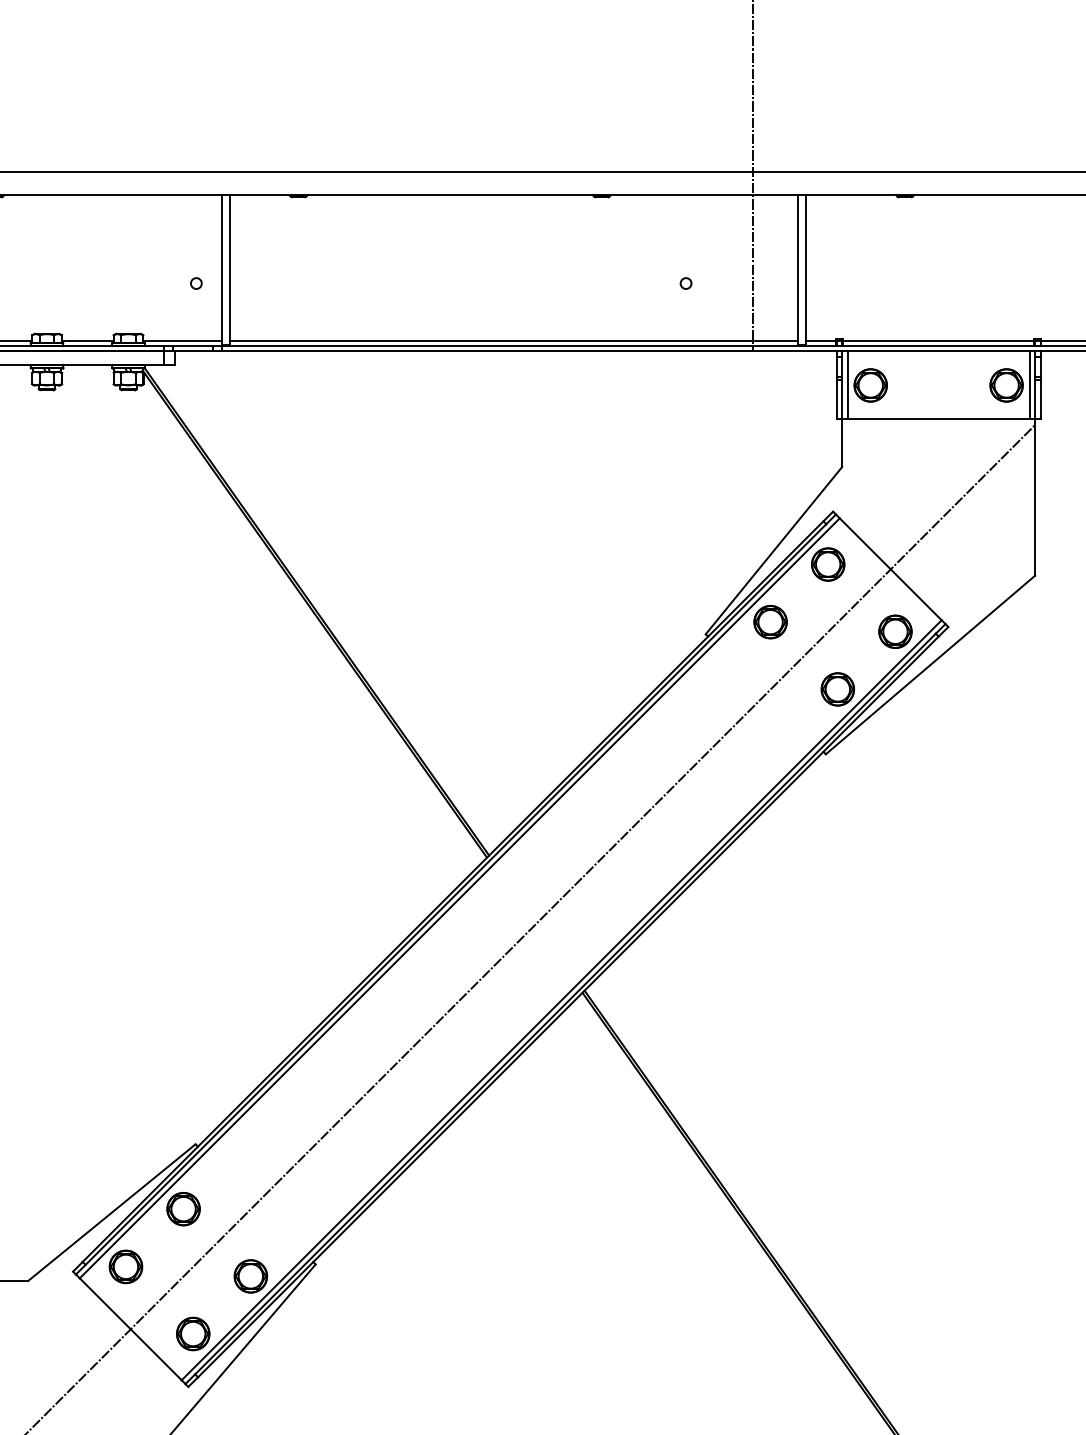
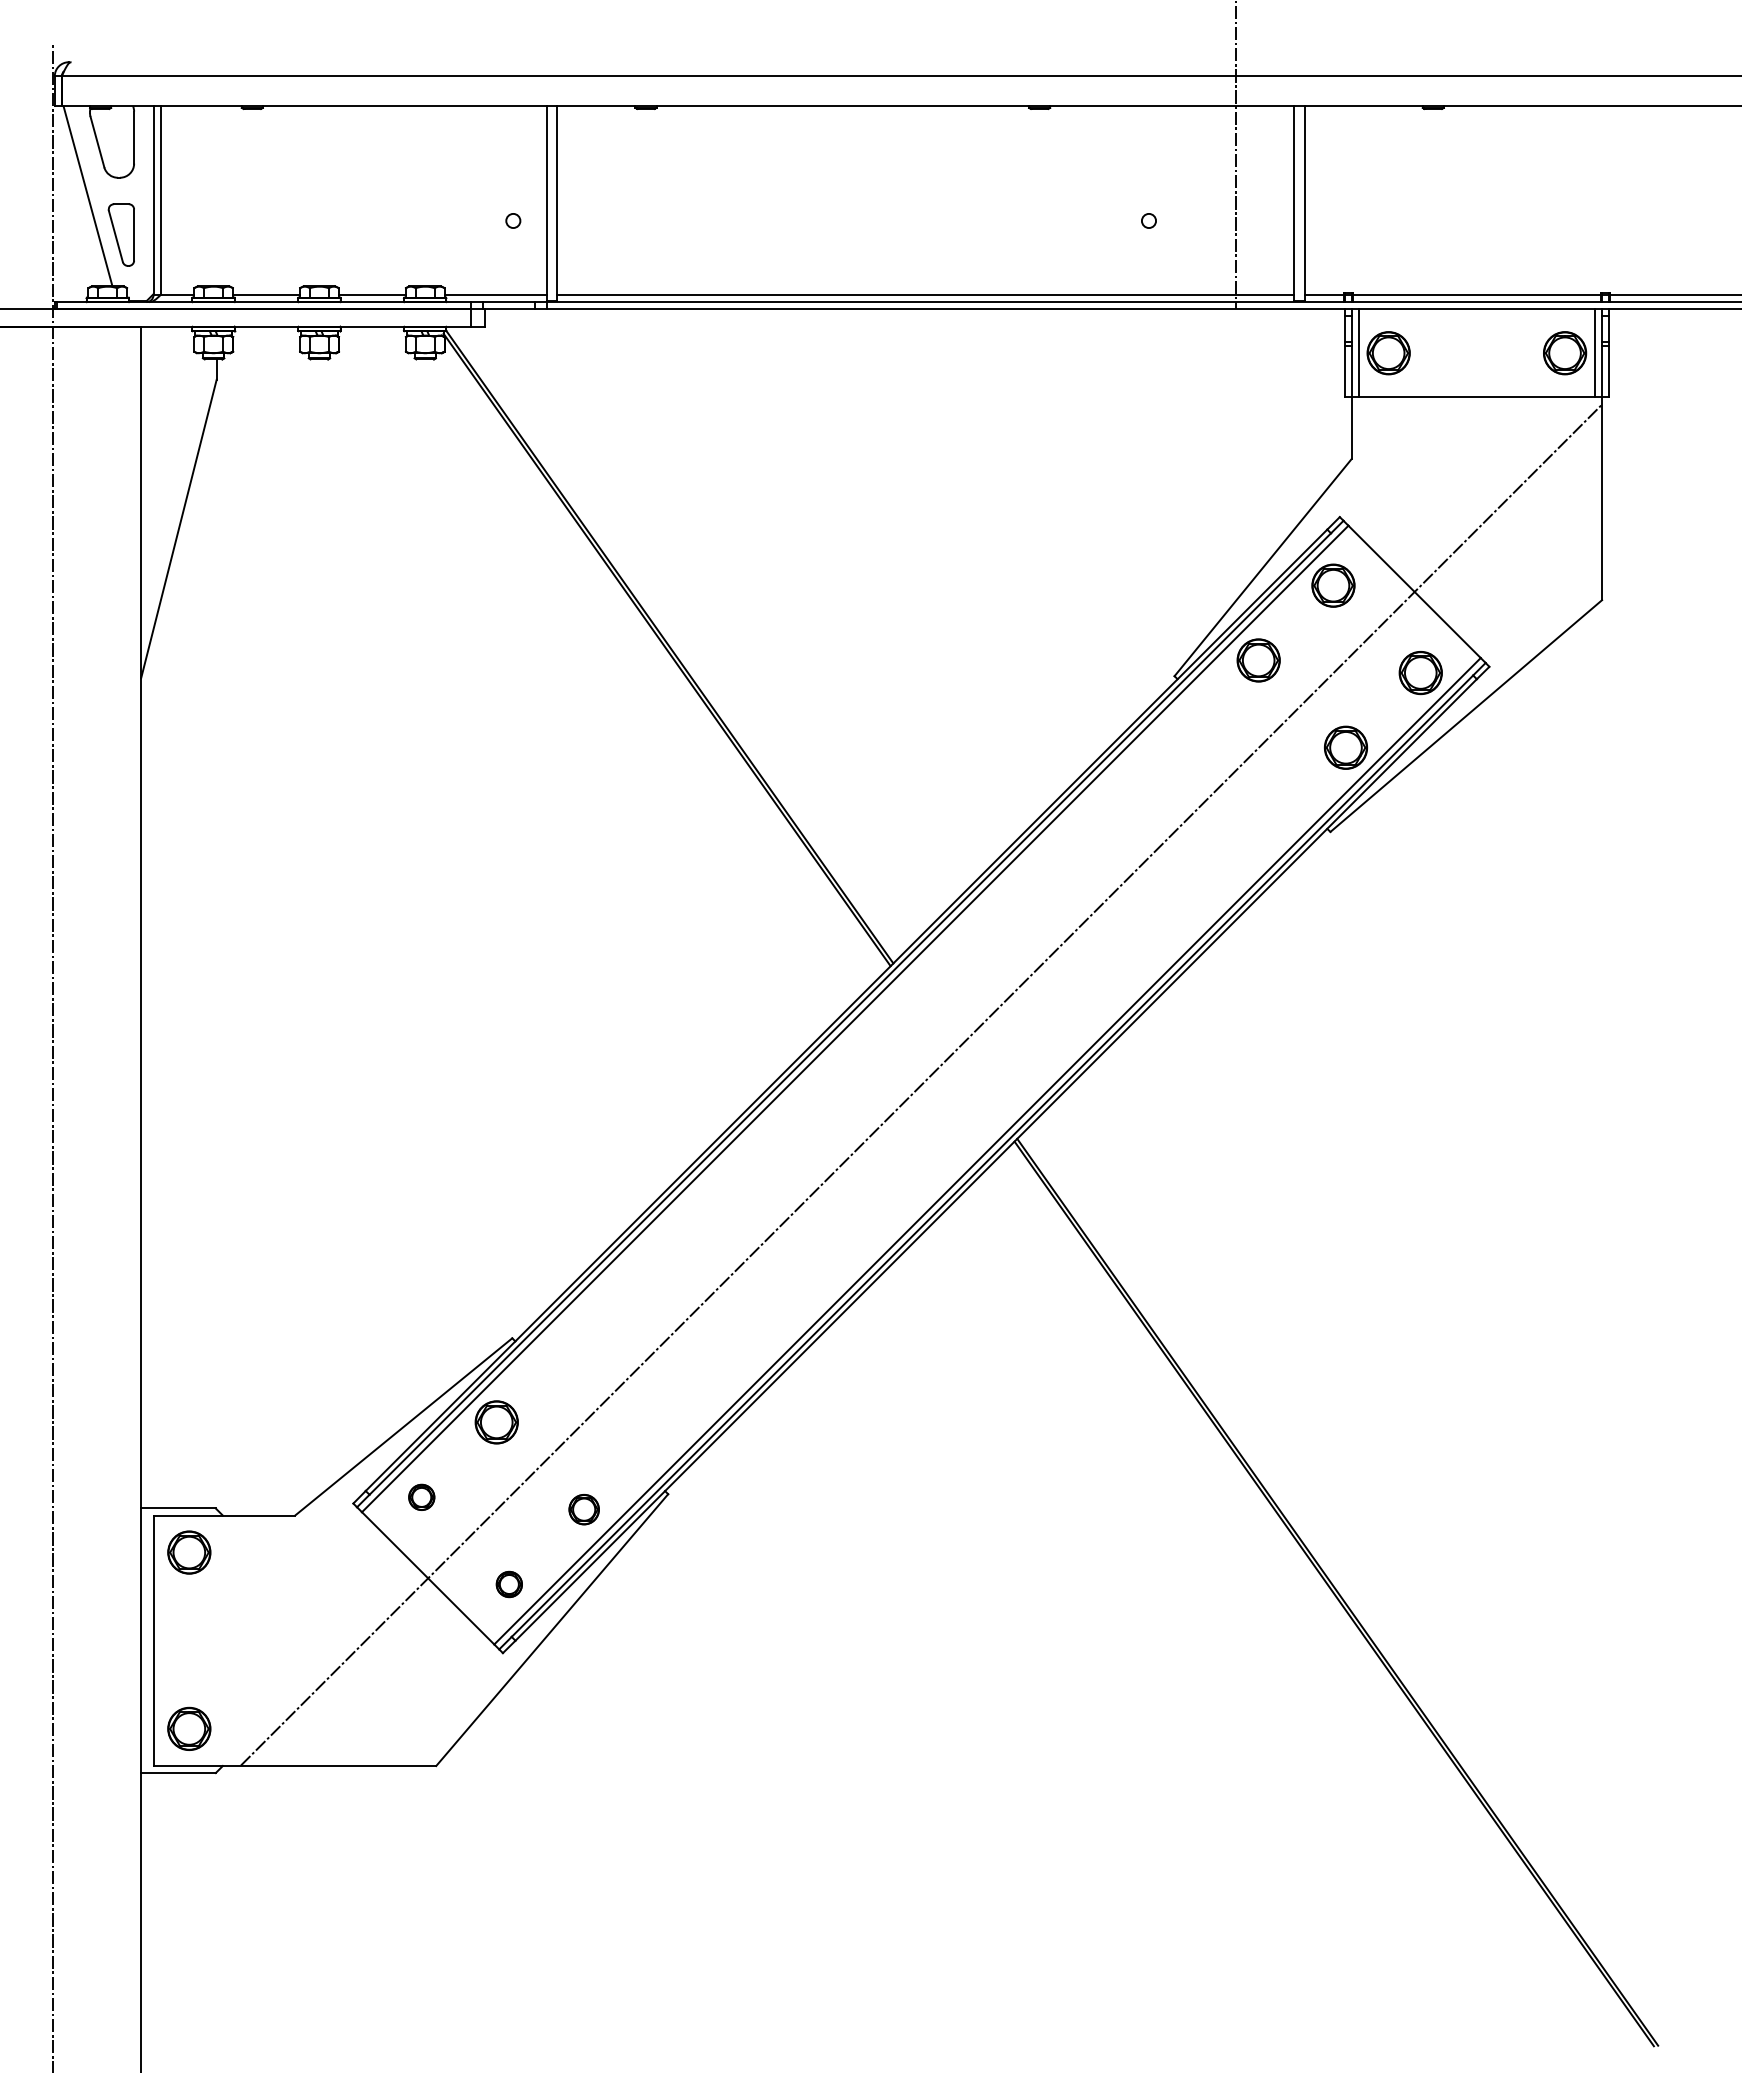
part: (125, 1266) -> (421, 1497), size x0.6
part: (251, 1276) -> (584, 1509), size x0.7
part: (193, 1334) -> (509, 1584), size x0.6

